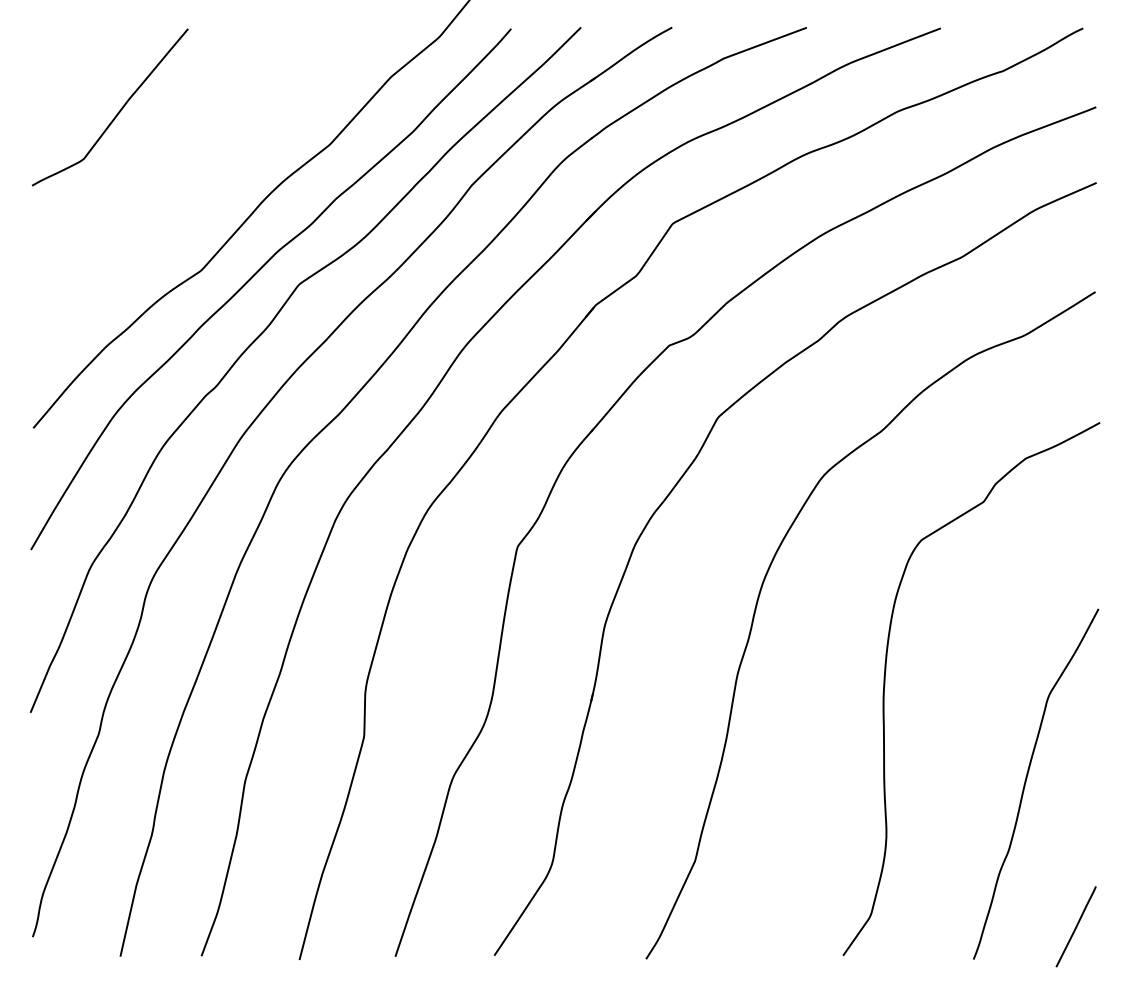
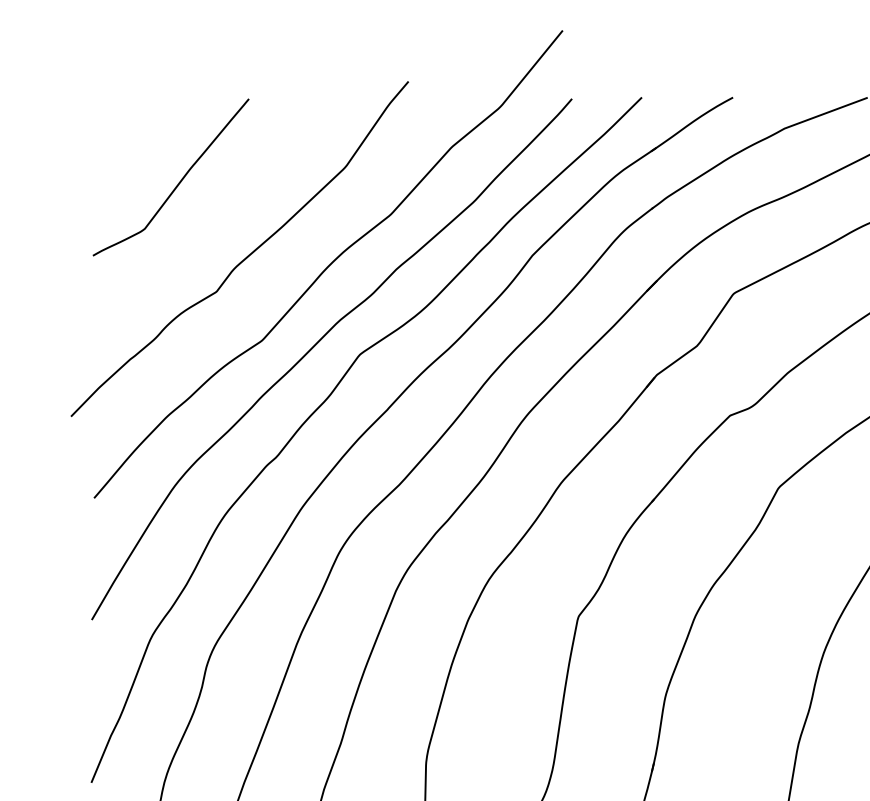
curve: (186, 185) -> (247, 255), added

